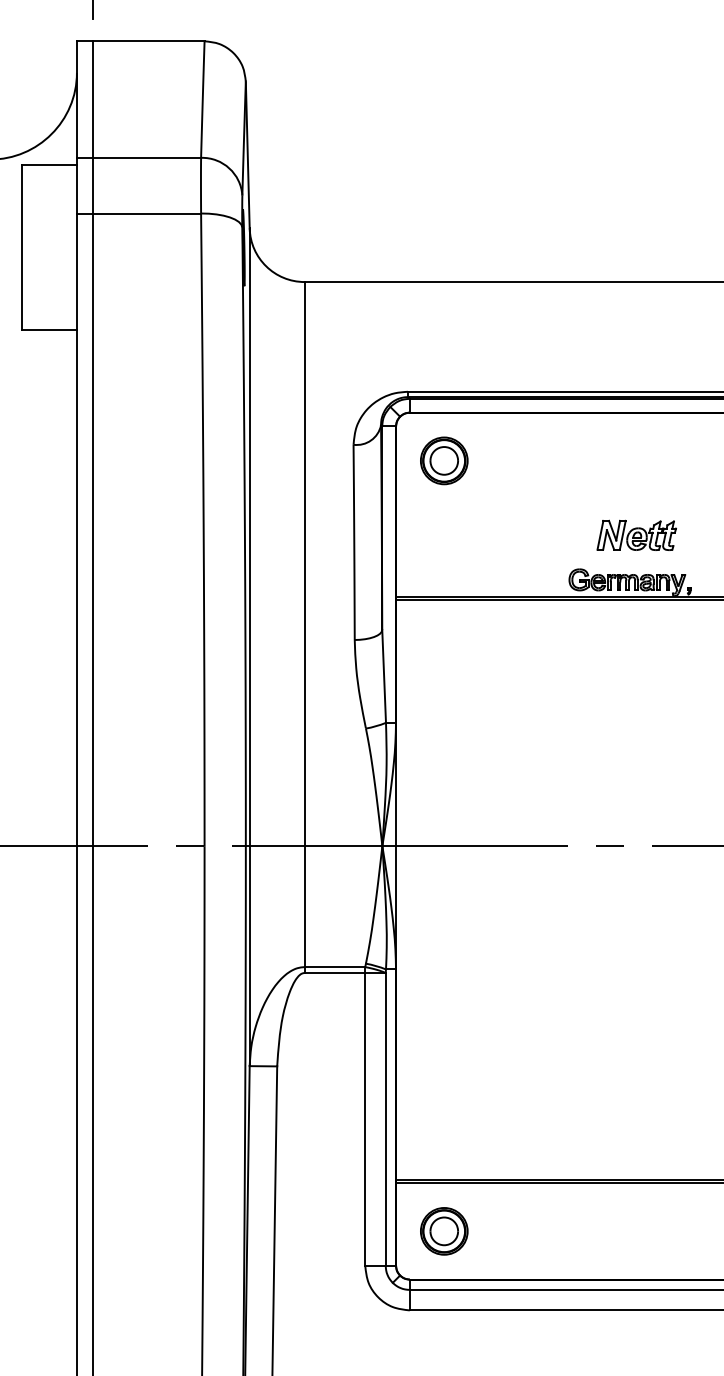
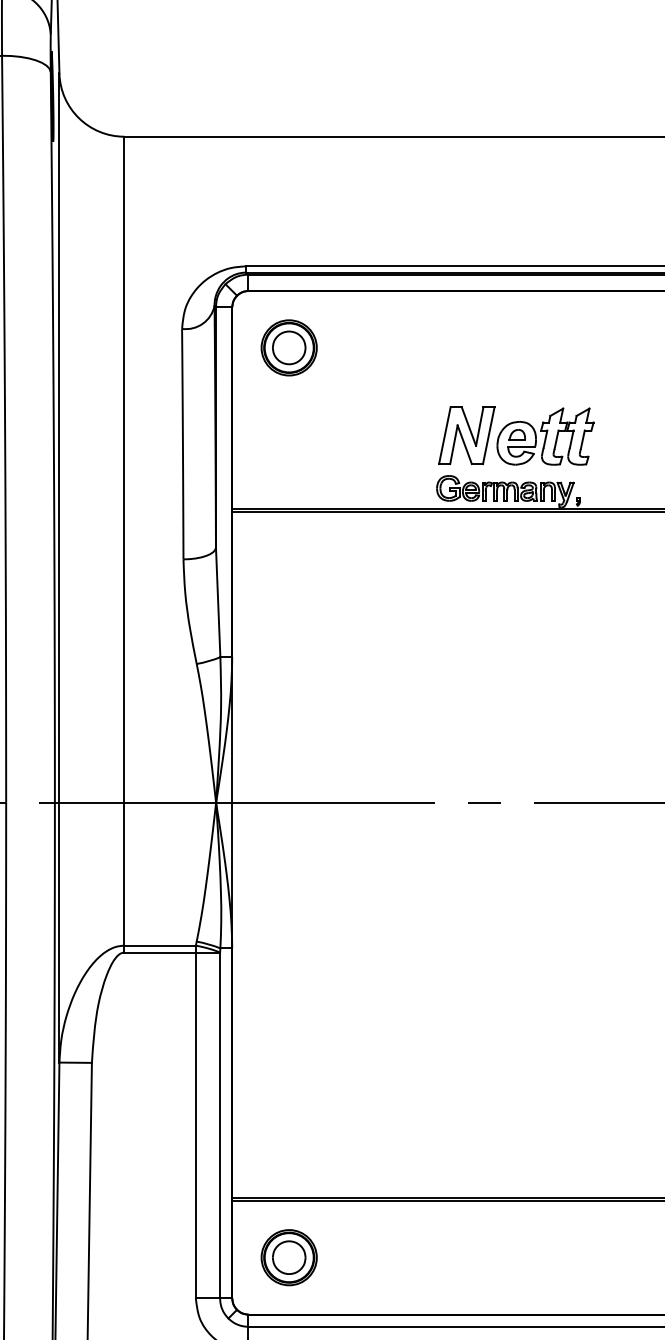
part: (636, 535) -> (516, 436), size x1.67

